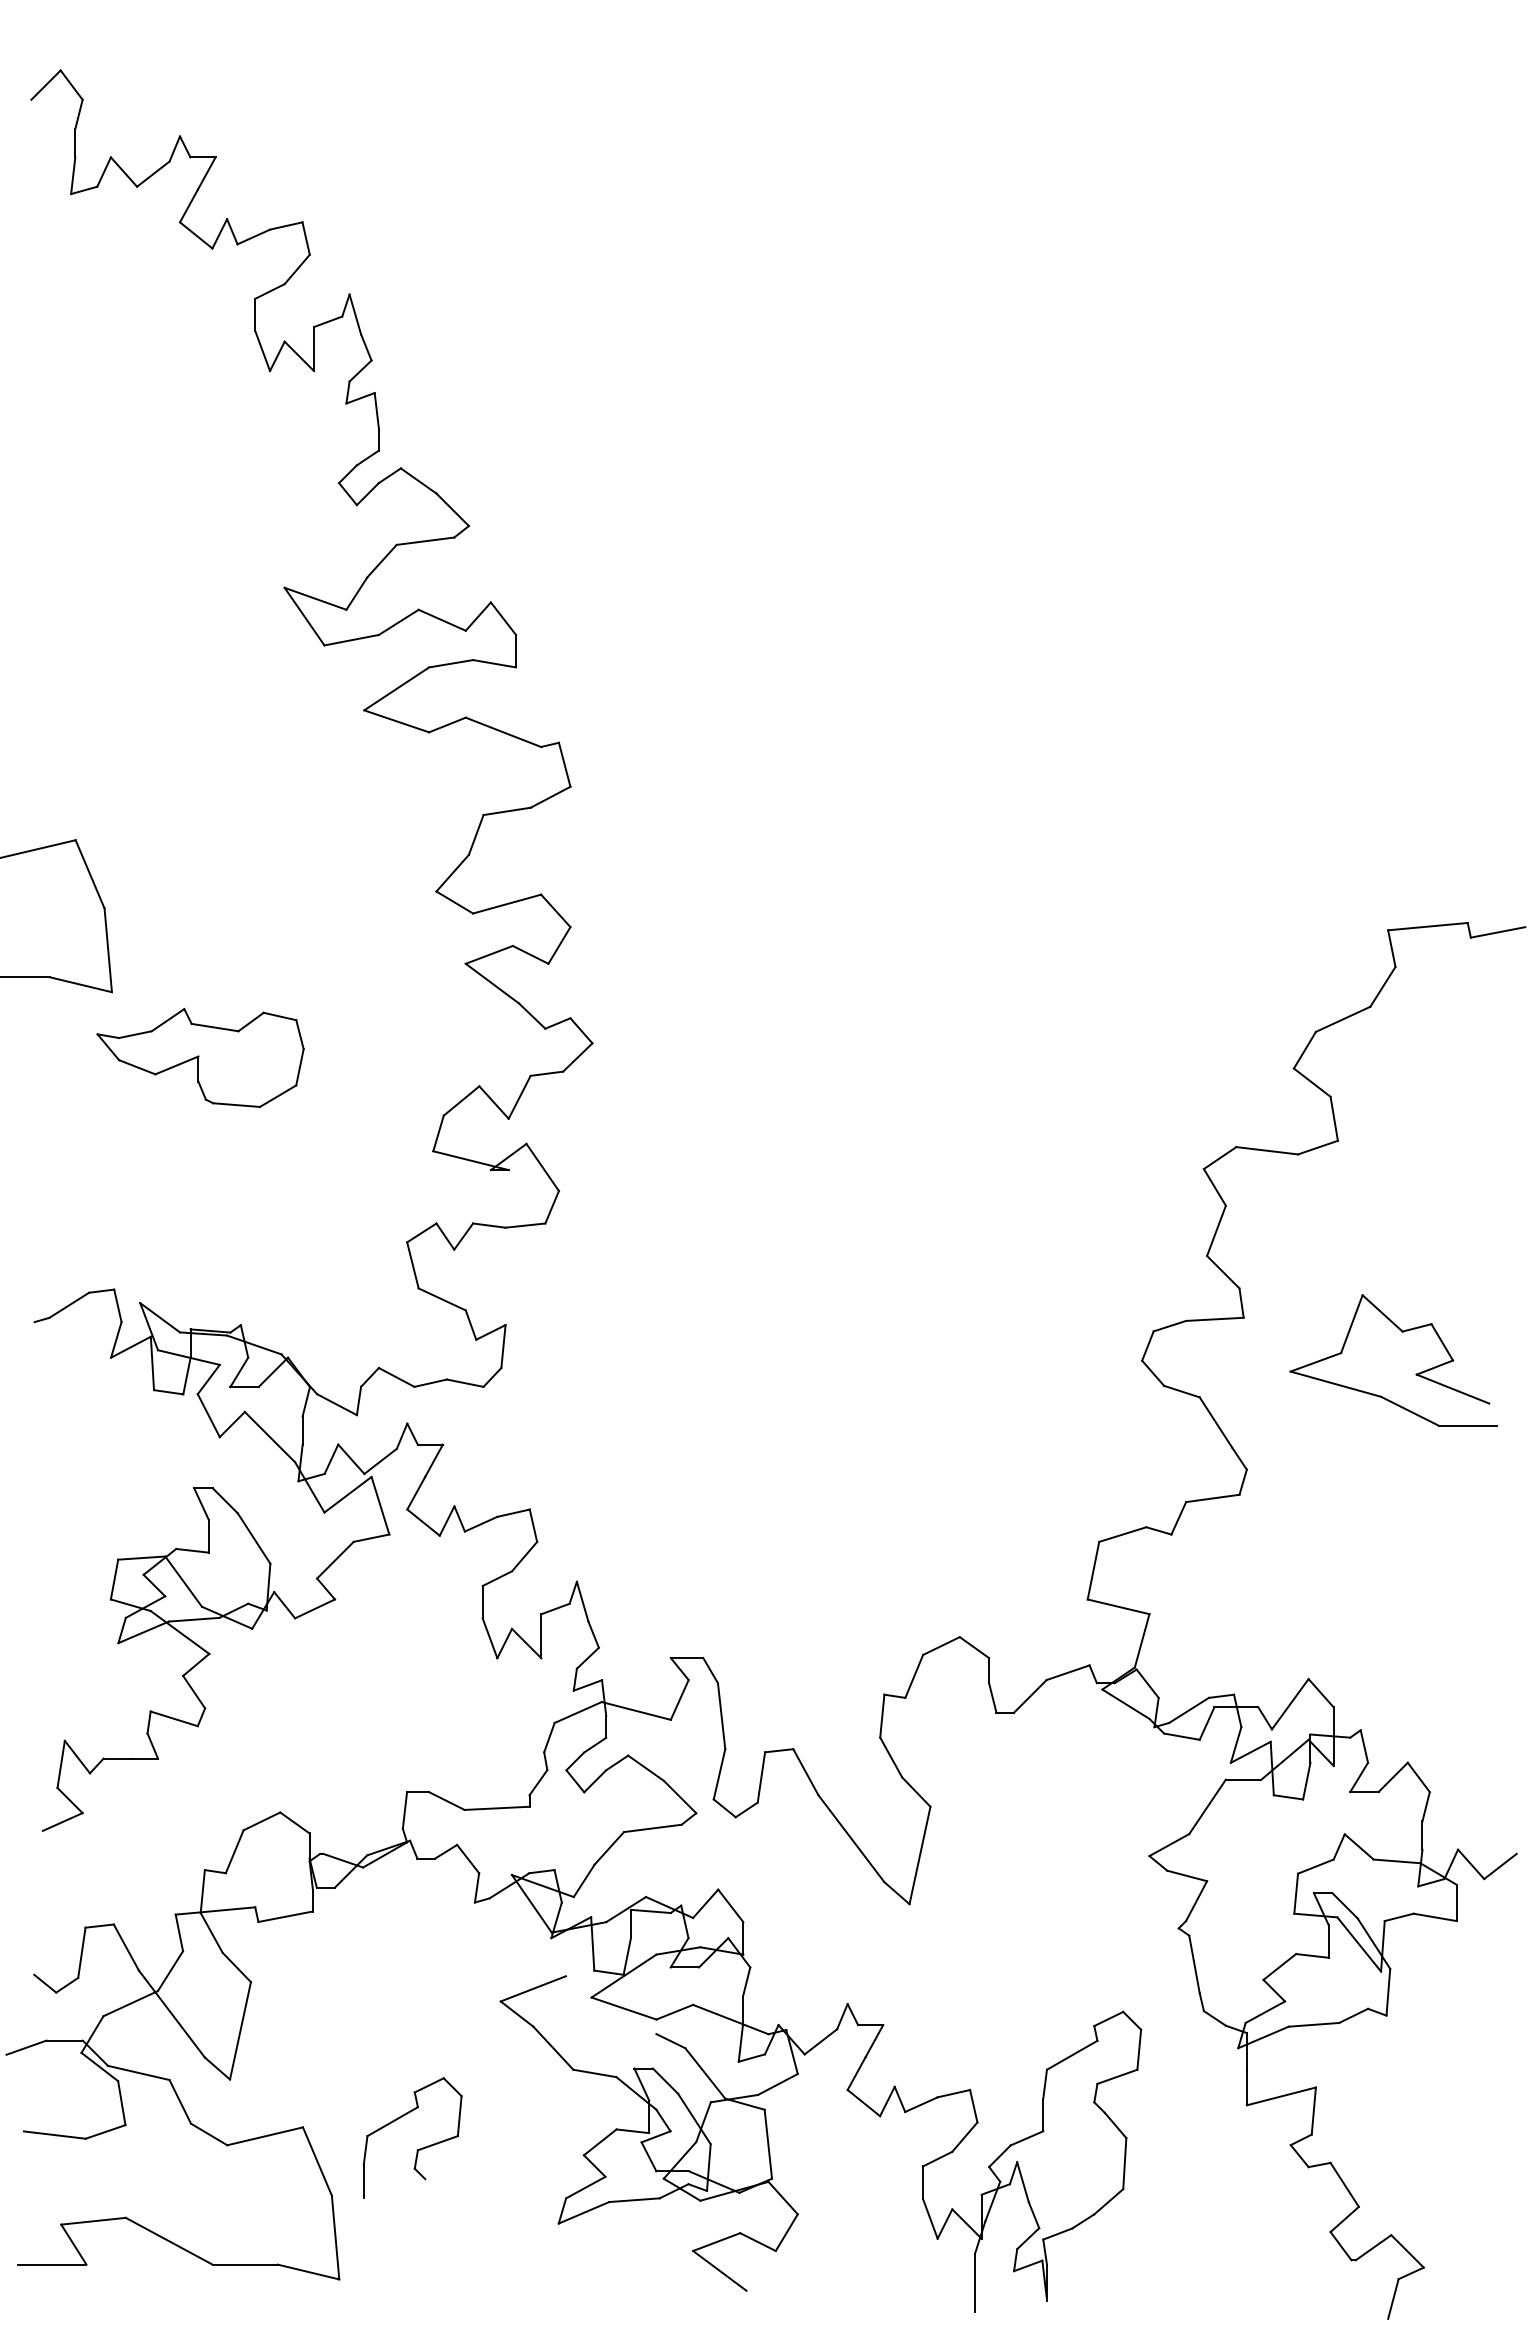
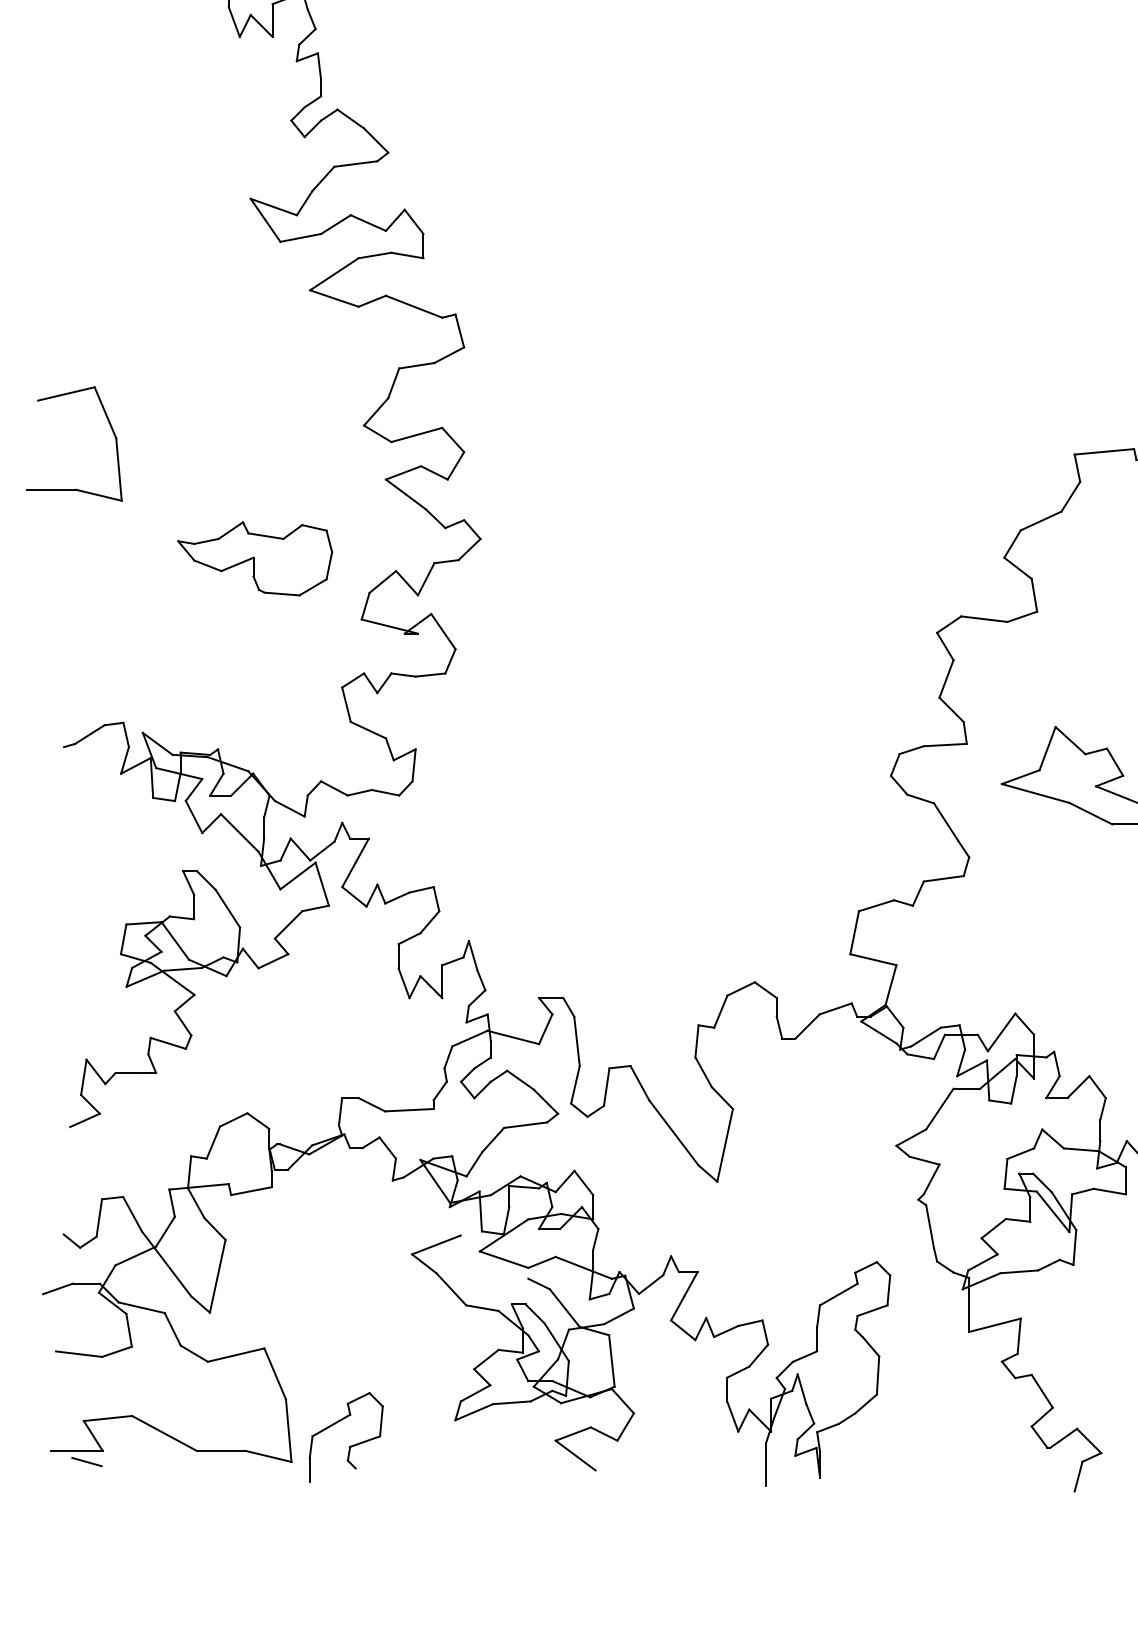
part: (200, 1057) -> (255, 558), moved
part: (417, 2149) -> (349, 1446), moved
line: (65, 2279) -> (87, 1462), added

